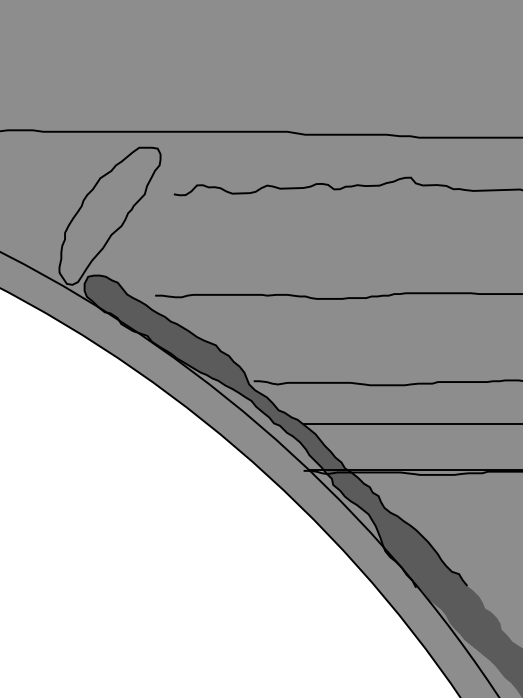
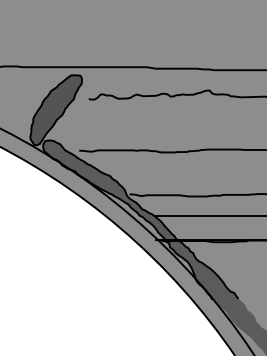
fill: (110, 216) -> (56, 110), added

